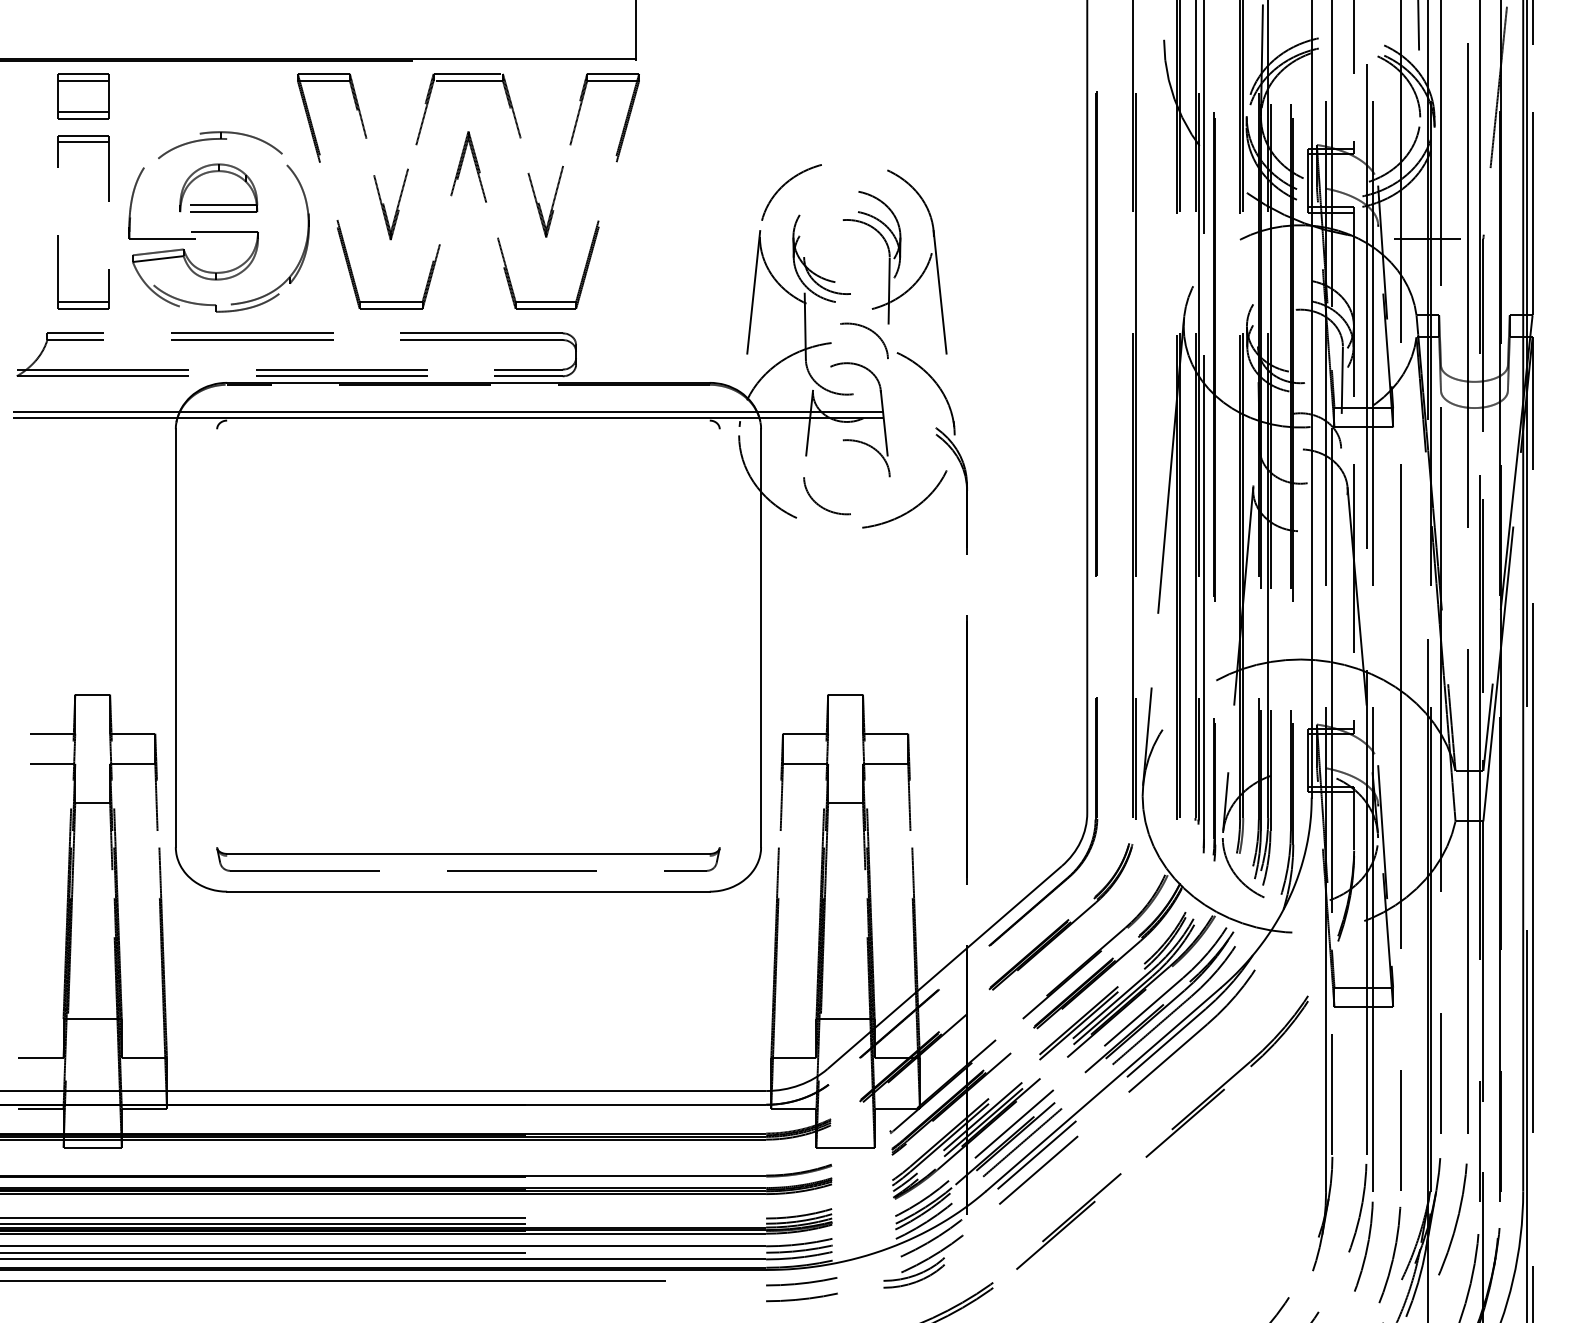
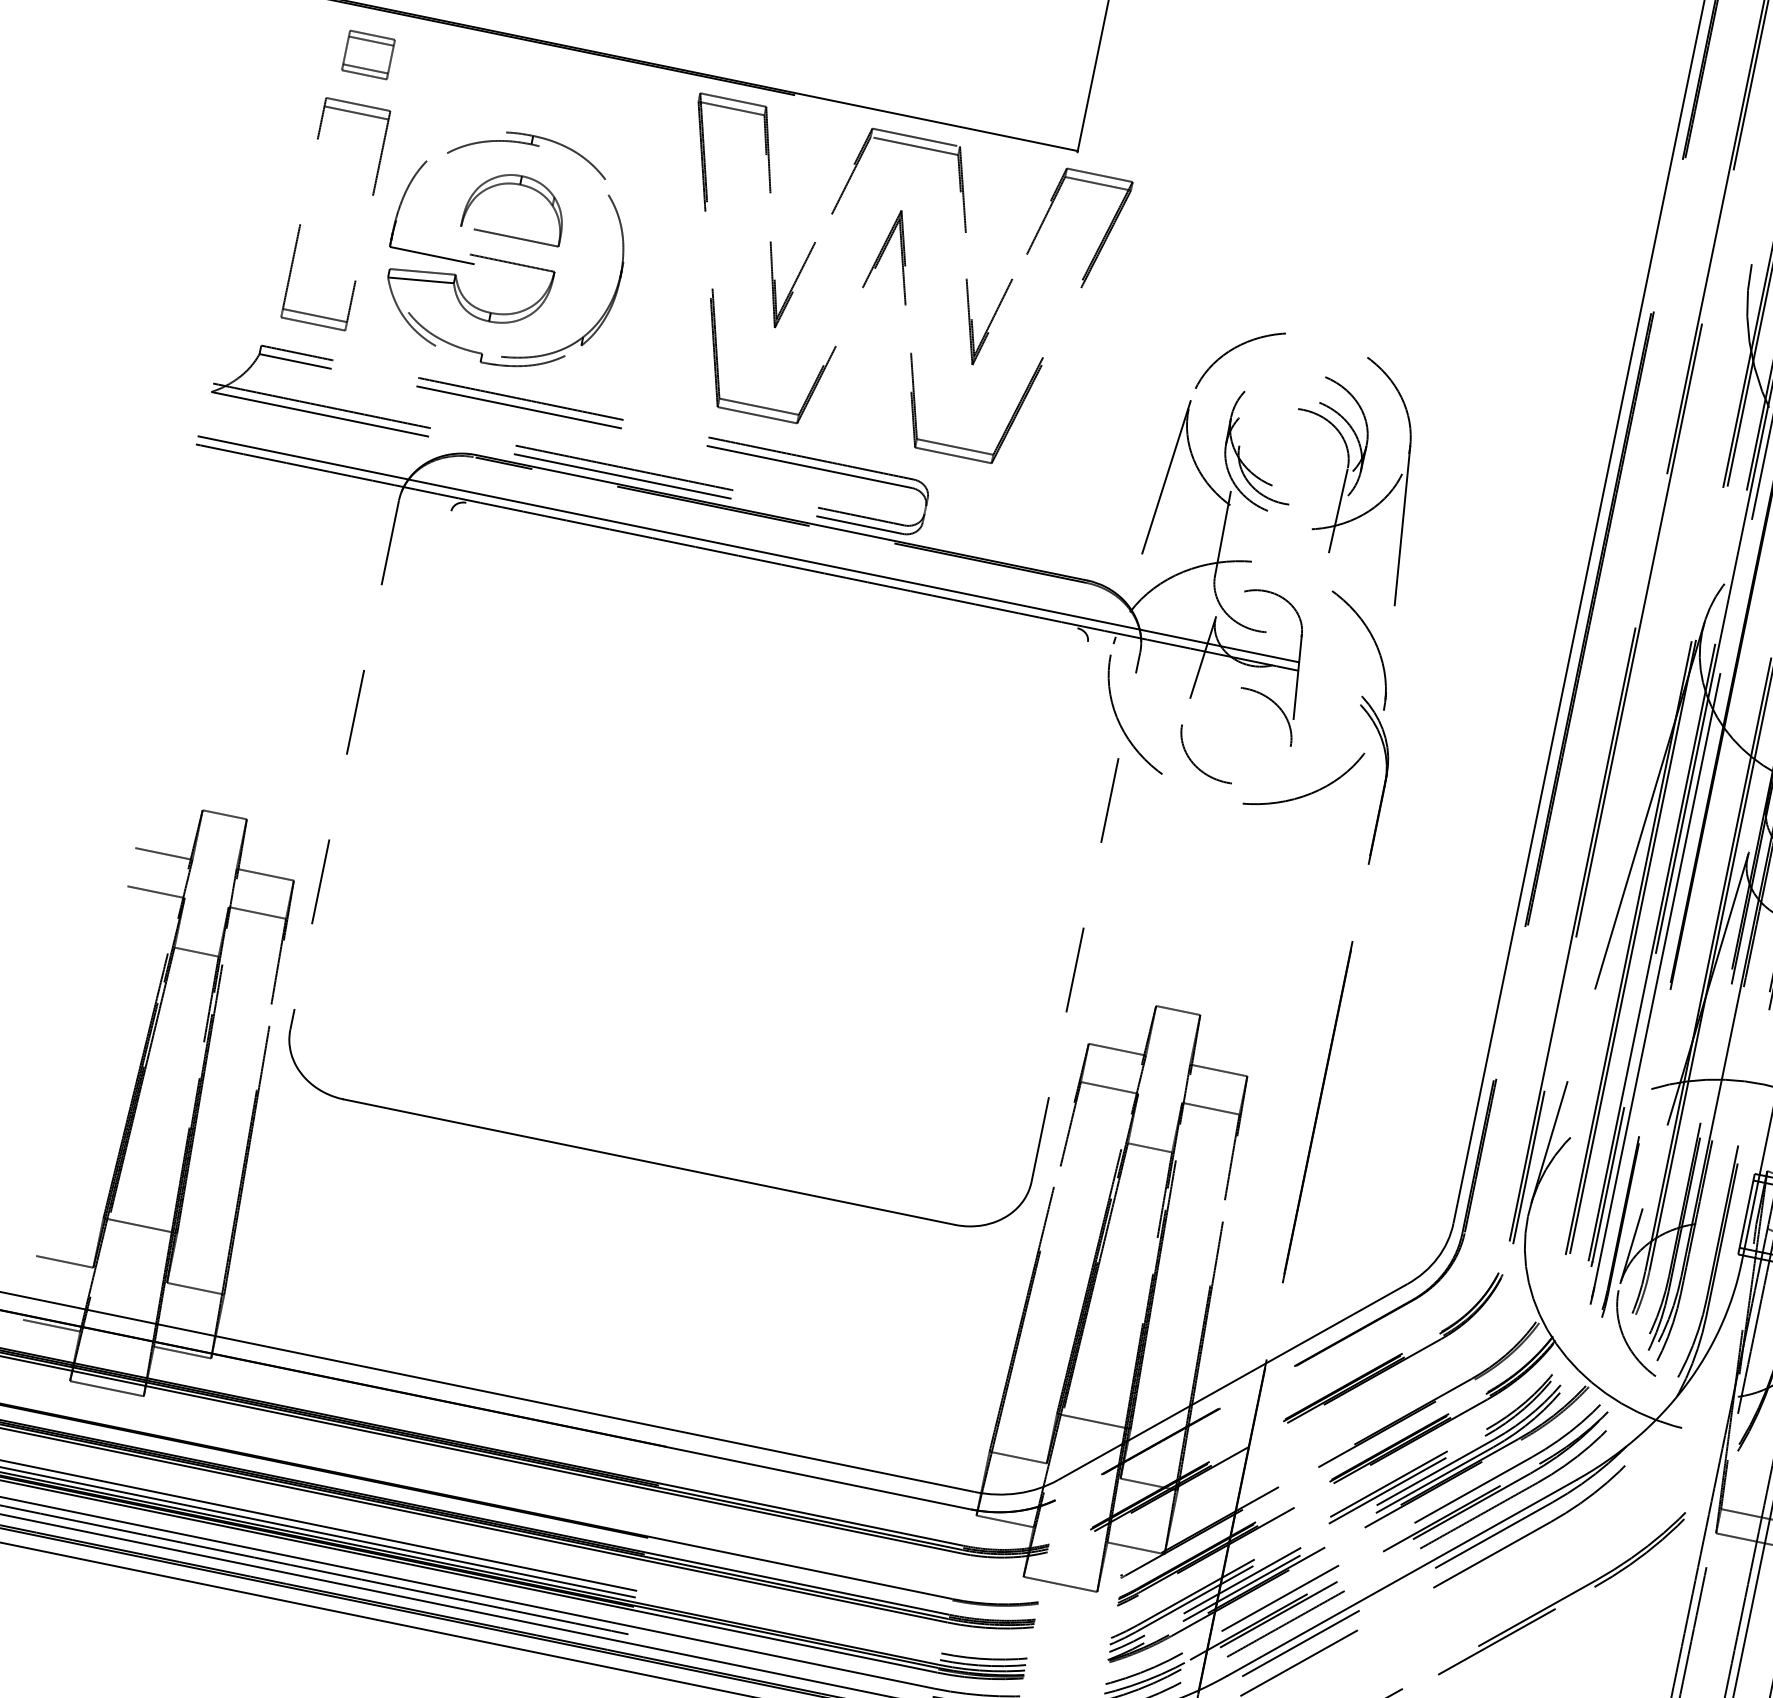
part: (83, 96) -> (368, 55), size x0.7
part: (480, 186) -> (902, 283), moved
line: (218, 205) -> (511, 228), removed
curve: (870, 331) -> (1304, 557), removed
line: (175, 638) -> (344, 765), solid -> dashed
line: (761, 638) -> (1086, 917), solid -> dashed
part: (468, 859) -> (657, 1121), removed

